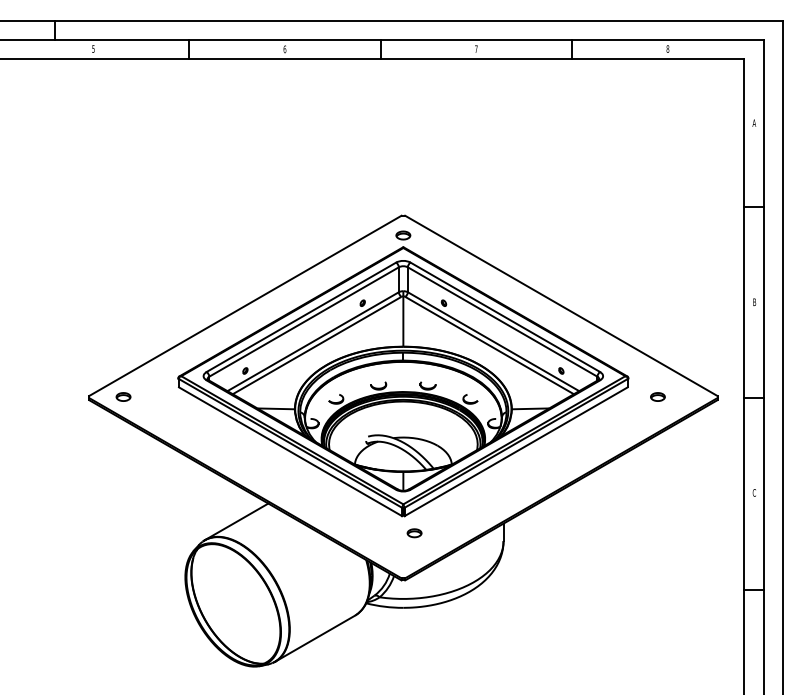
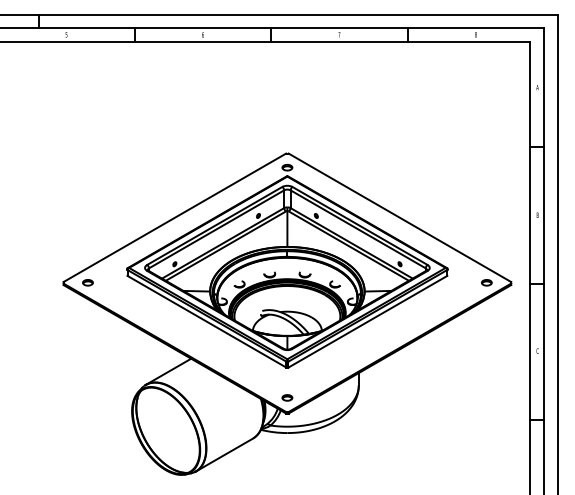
part: (657, 396) -> (486, 282), moved
part: (414, 532) -> (287, 397), moved

